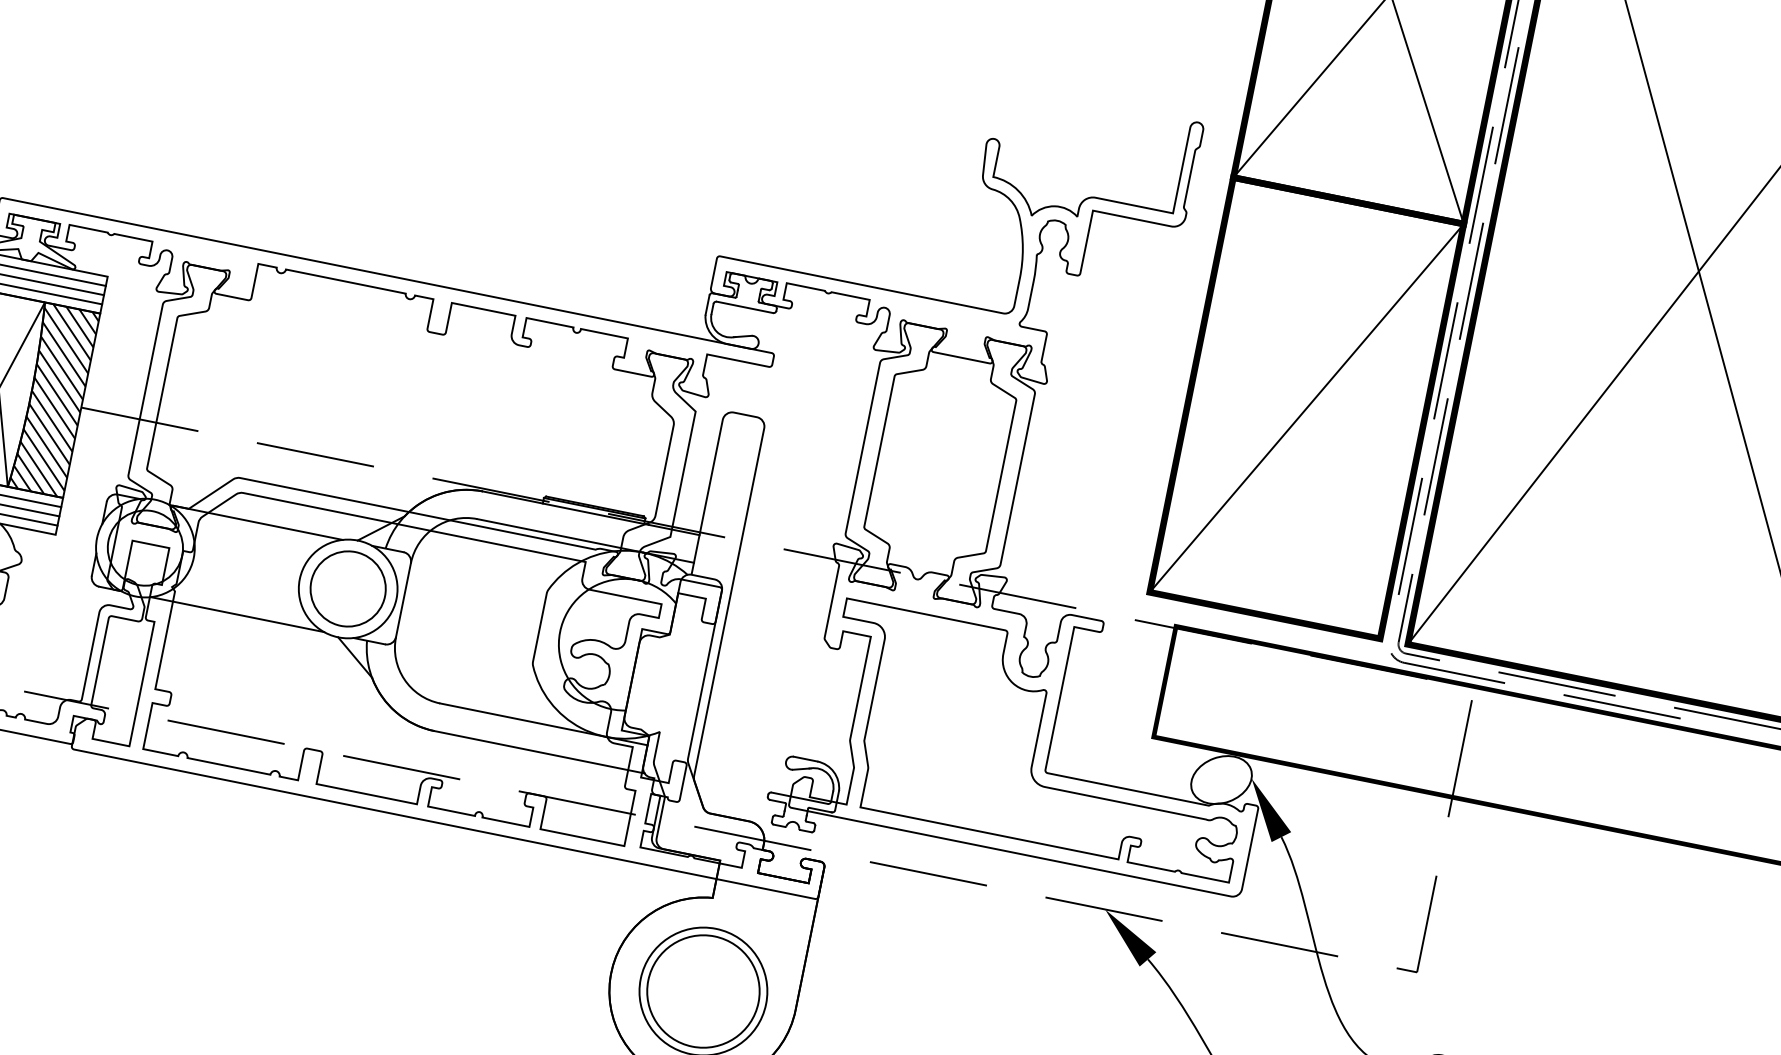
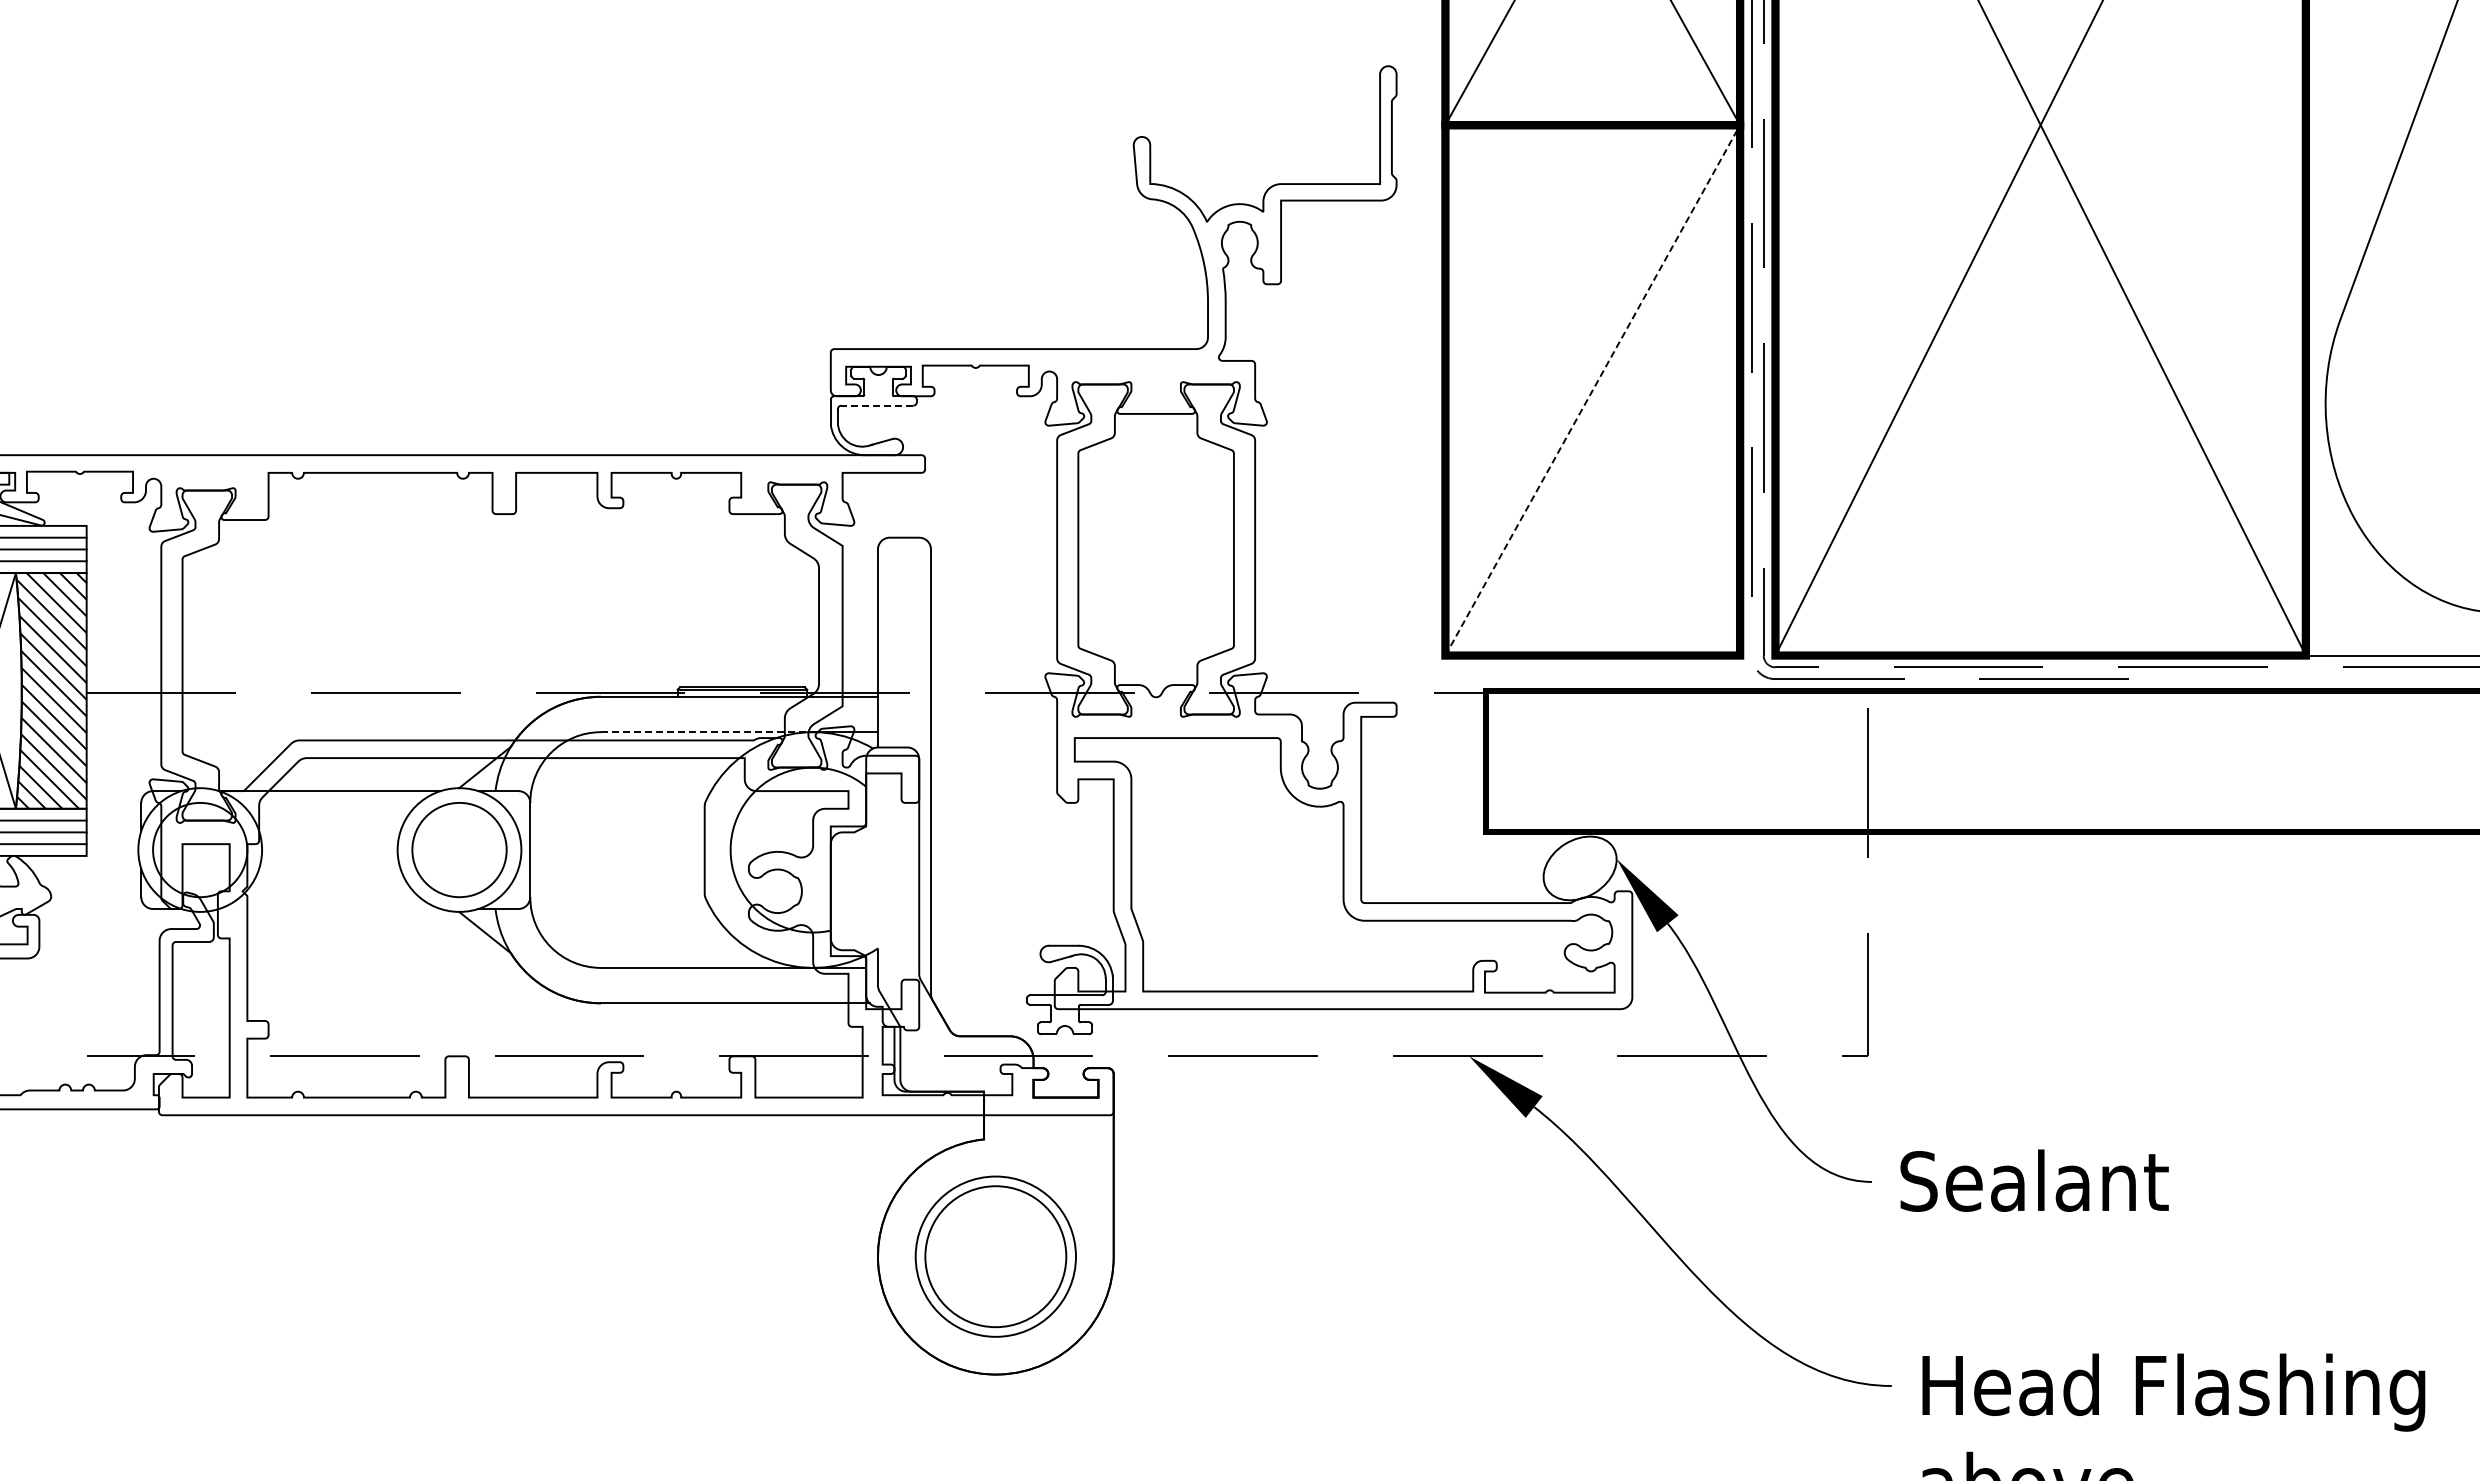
line: (745, 307) -> (877, 405), solid -> dashed
line: (1307, 407) -> (1593, 389), solid -> dashed
line: (560, 536) -> (707, 732), solid -> dashed
line: (237, 614) -> (329, 908), removed

